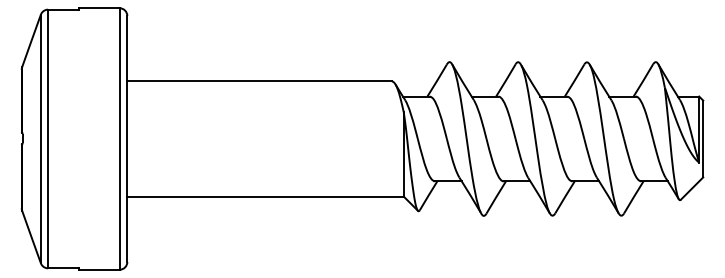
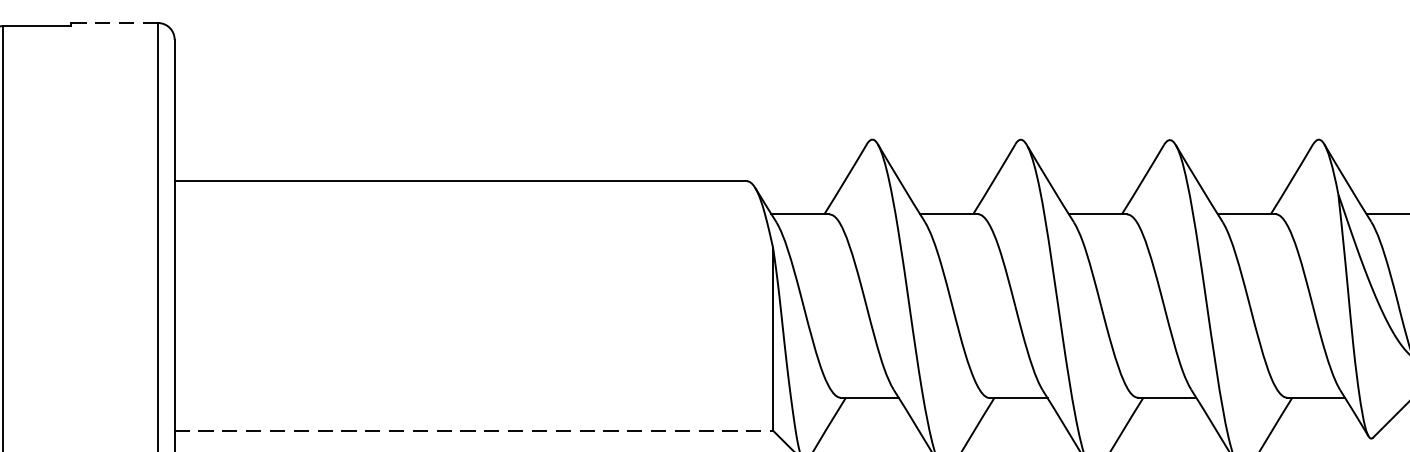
line: (99, 8) -> (114, 23), solid -> dashed
line: (266, 196) -> (475, 430), solid -> dashed

